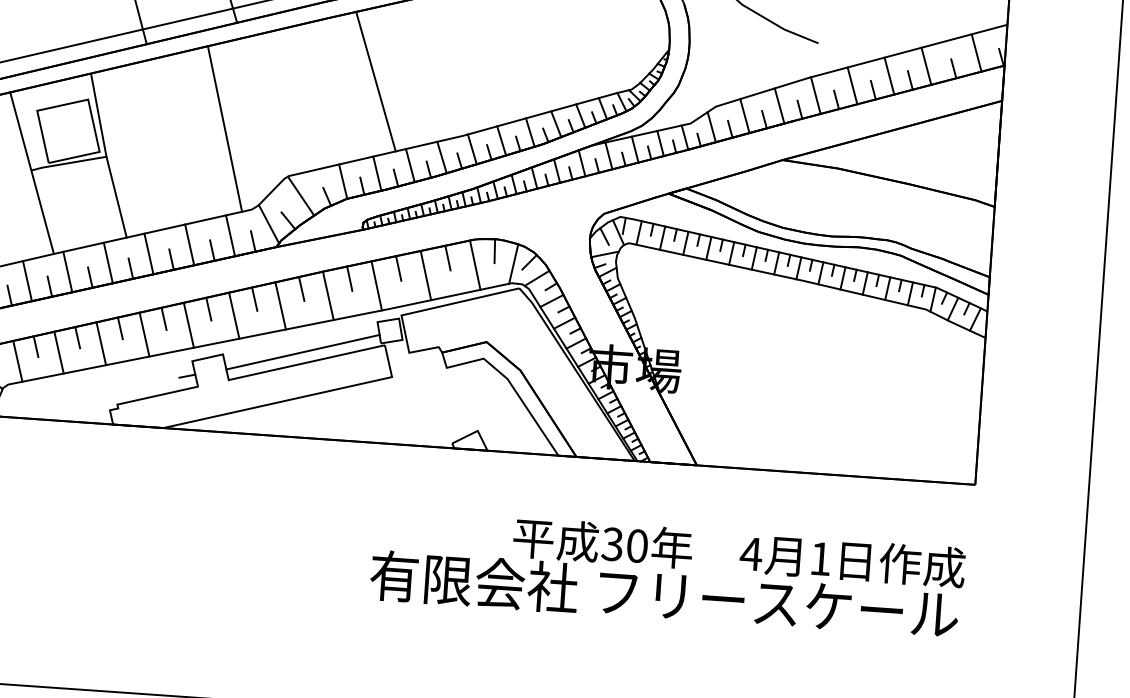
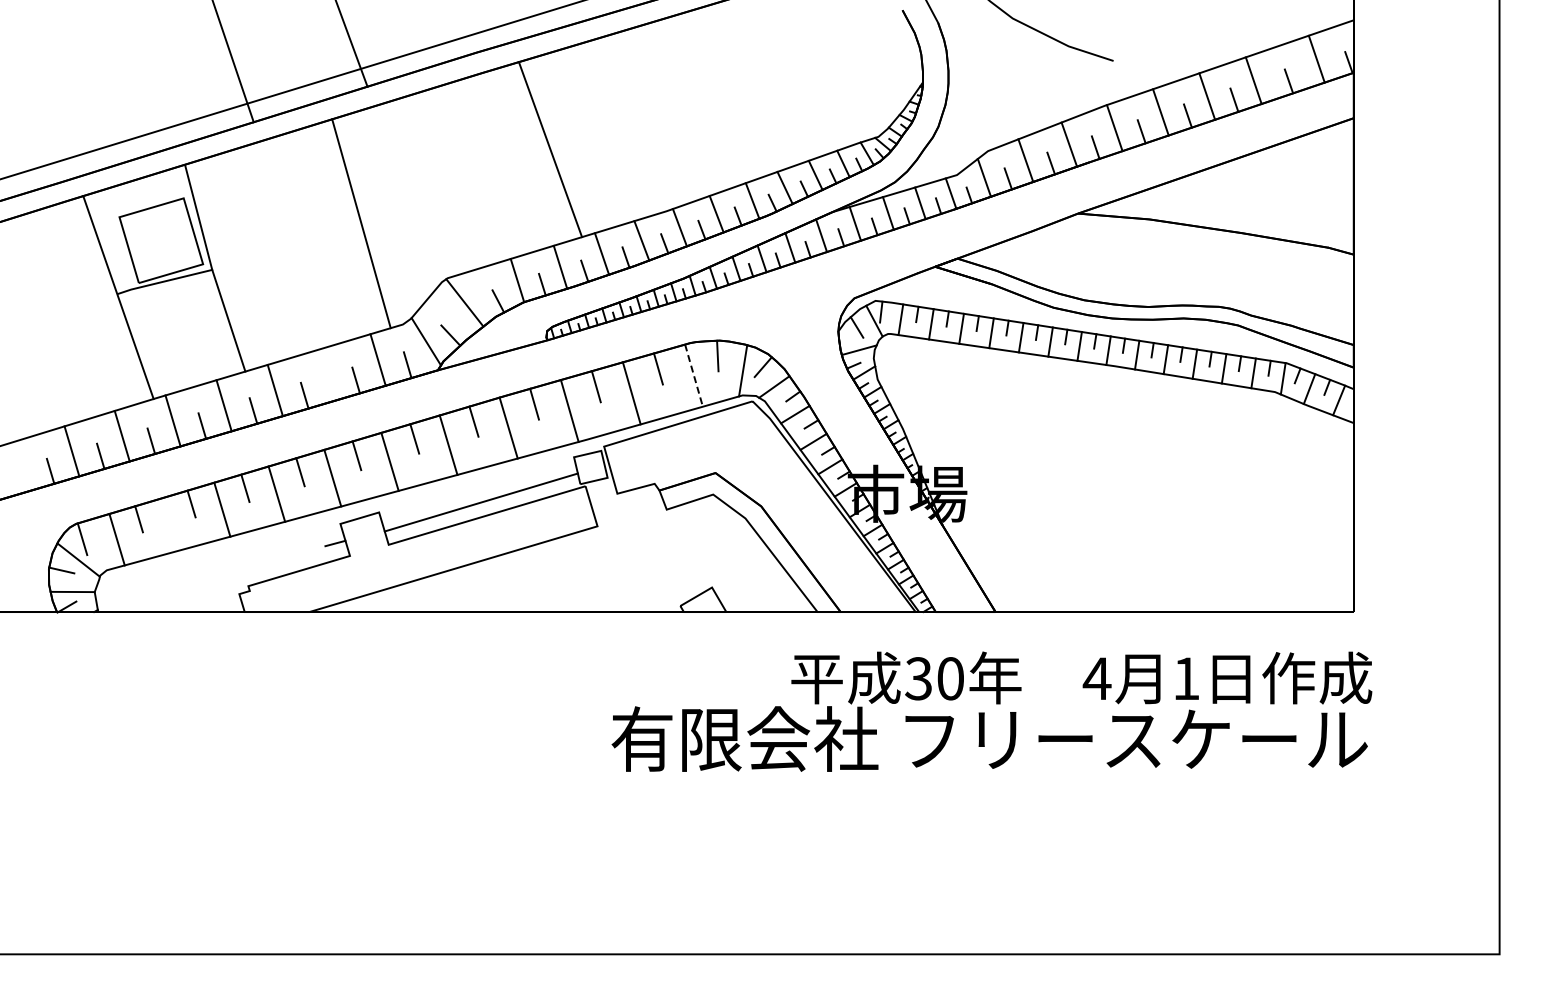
line: (189, 244) -> (326, 374), removed
line: (475, 265) -> (694, 376), solid -> dashed
line: (58, 352) -> (168, 524), removed
text: (667, 573) -> (991, 711), moved

